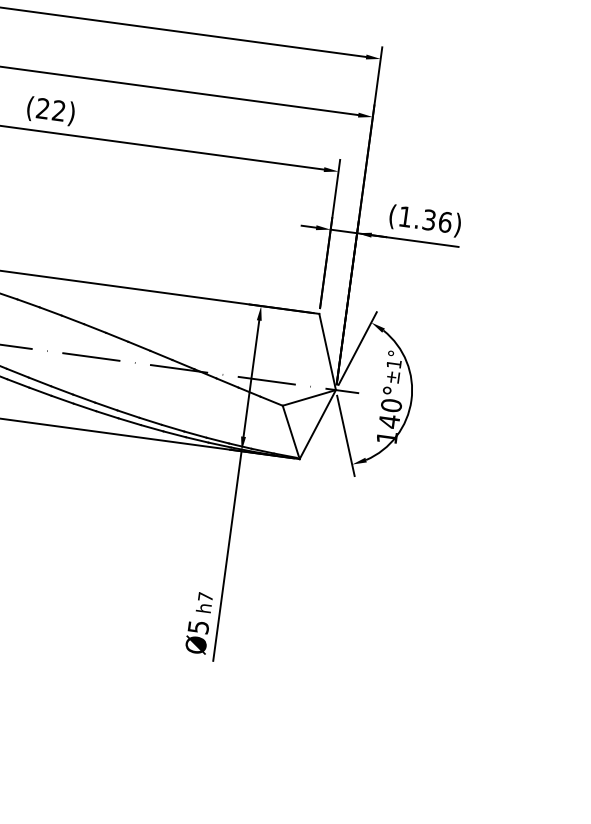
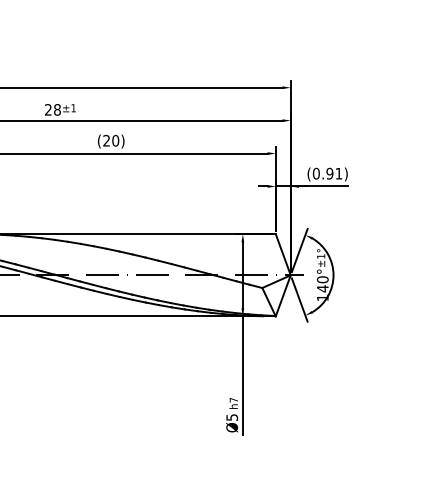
text: (58, 110) -> (115, 140), (22) -> (20)
text: (425, 219) -> (327, 173), (1.36) -> (0.91)

